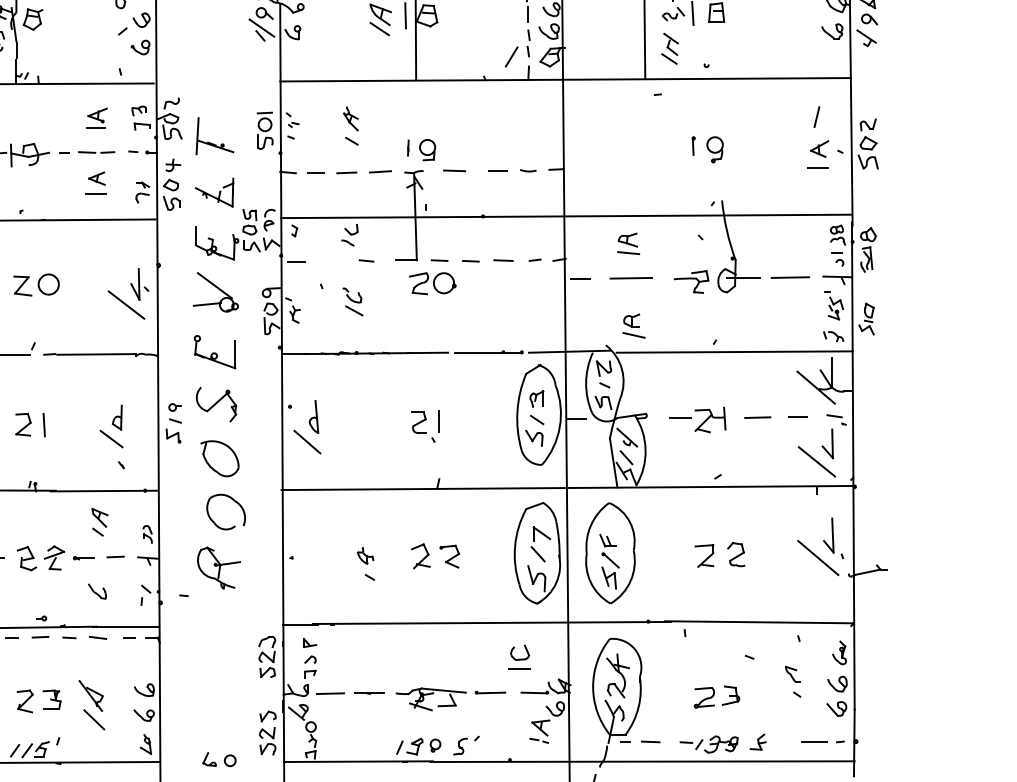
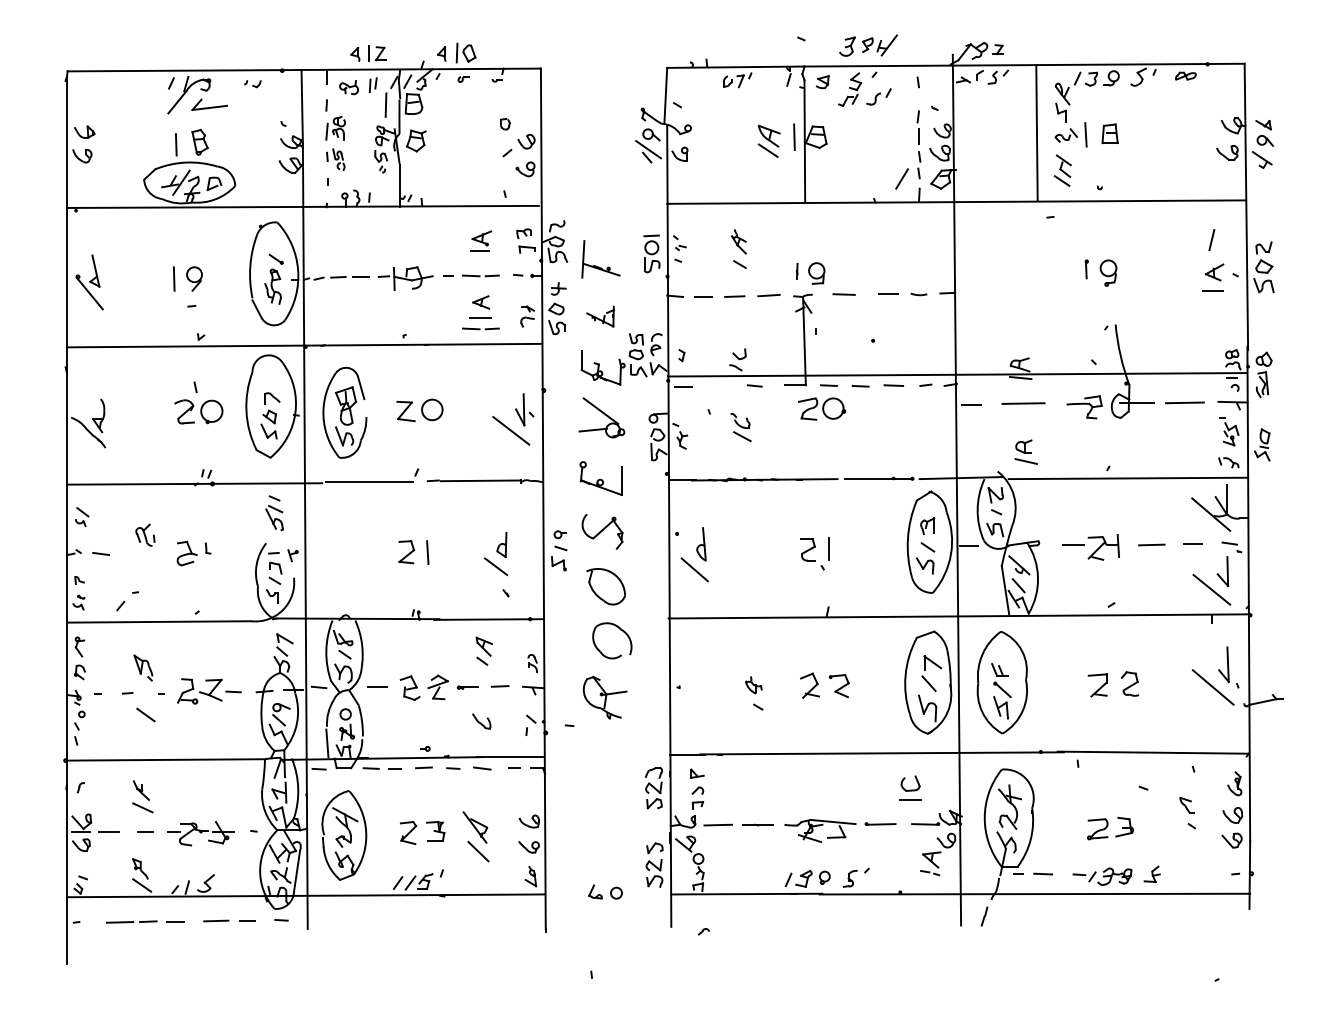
part: (214, 192) -> (600, 316), size x0.7
part: (96, 204) -> (480, 328), added
line: (565, 216) -> (956, 374), moved
line: (813, 741) -> (1208, 873), removed

